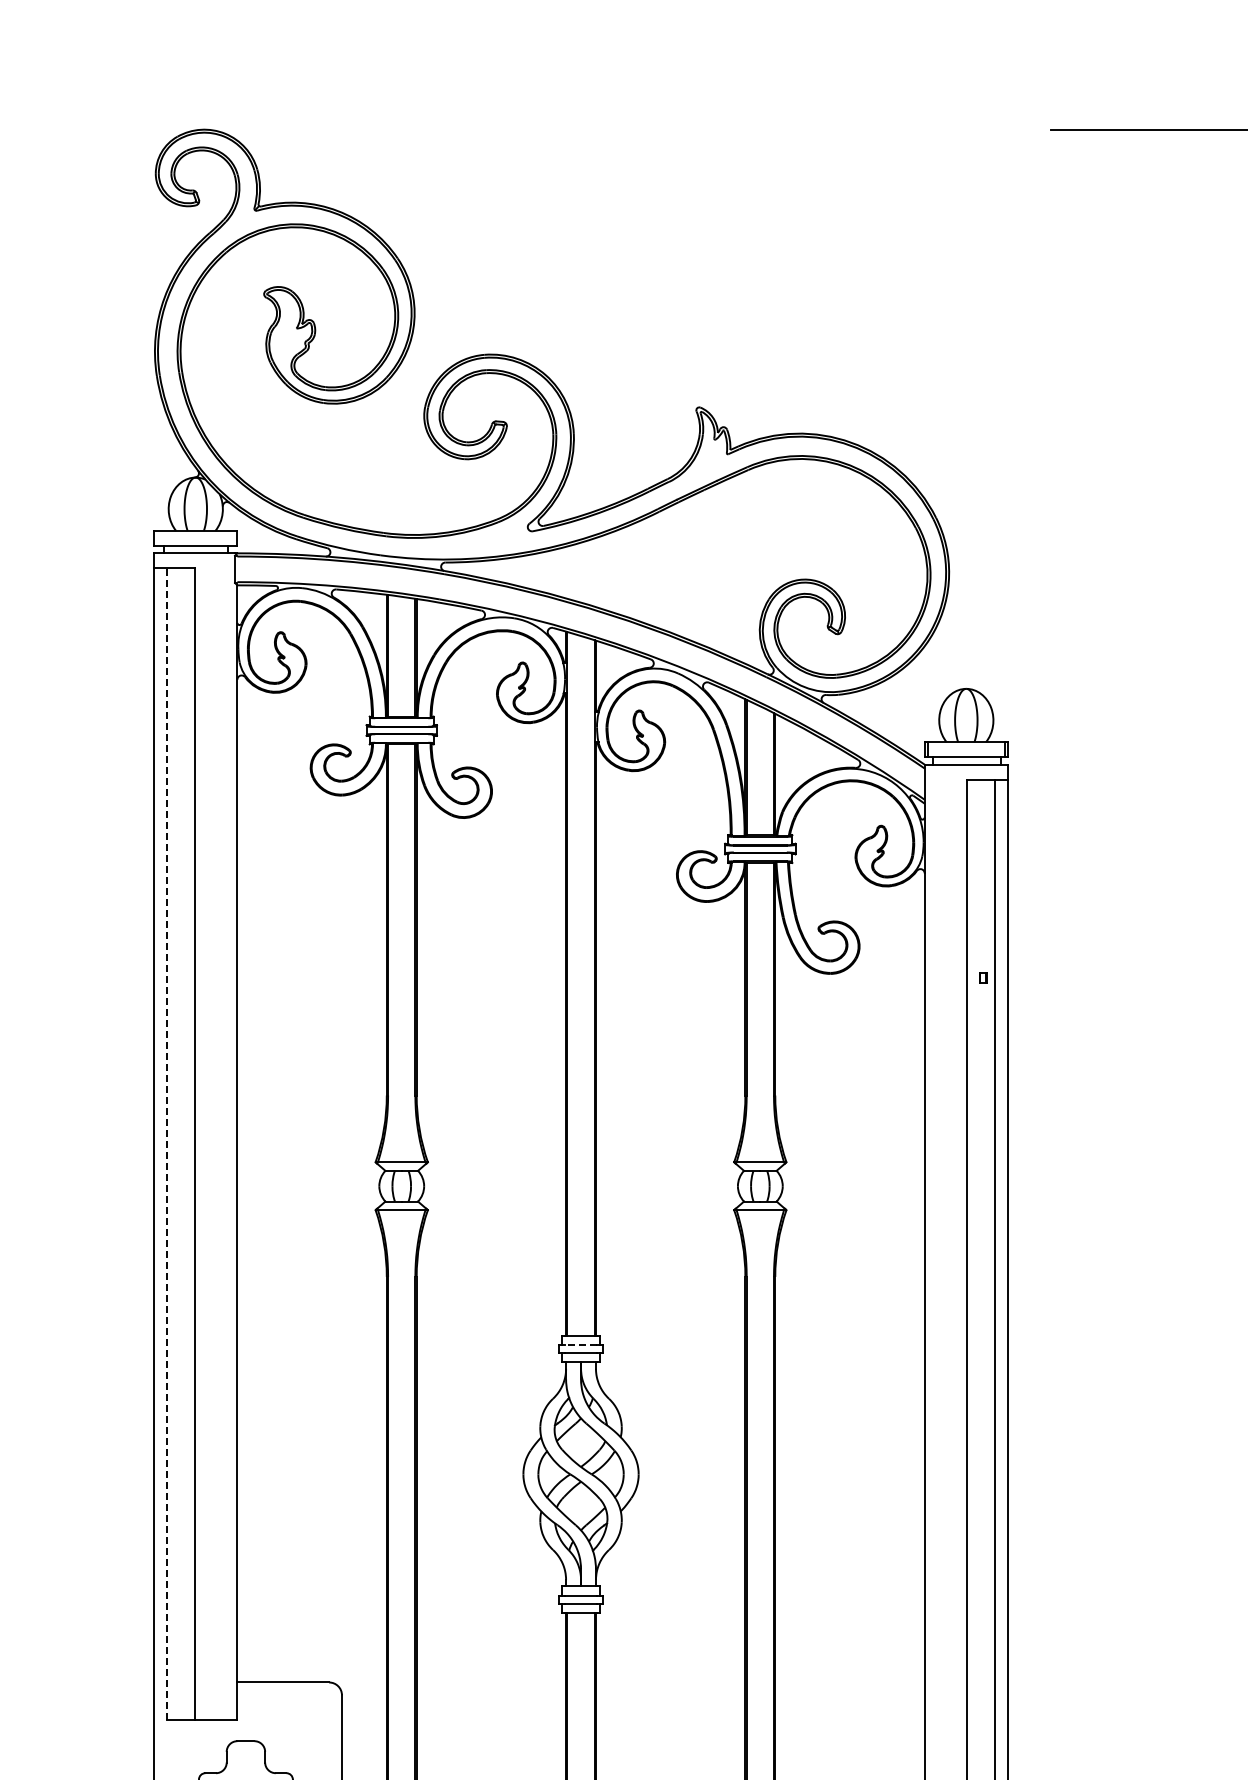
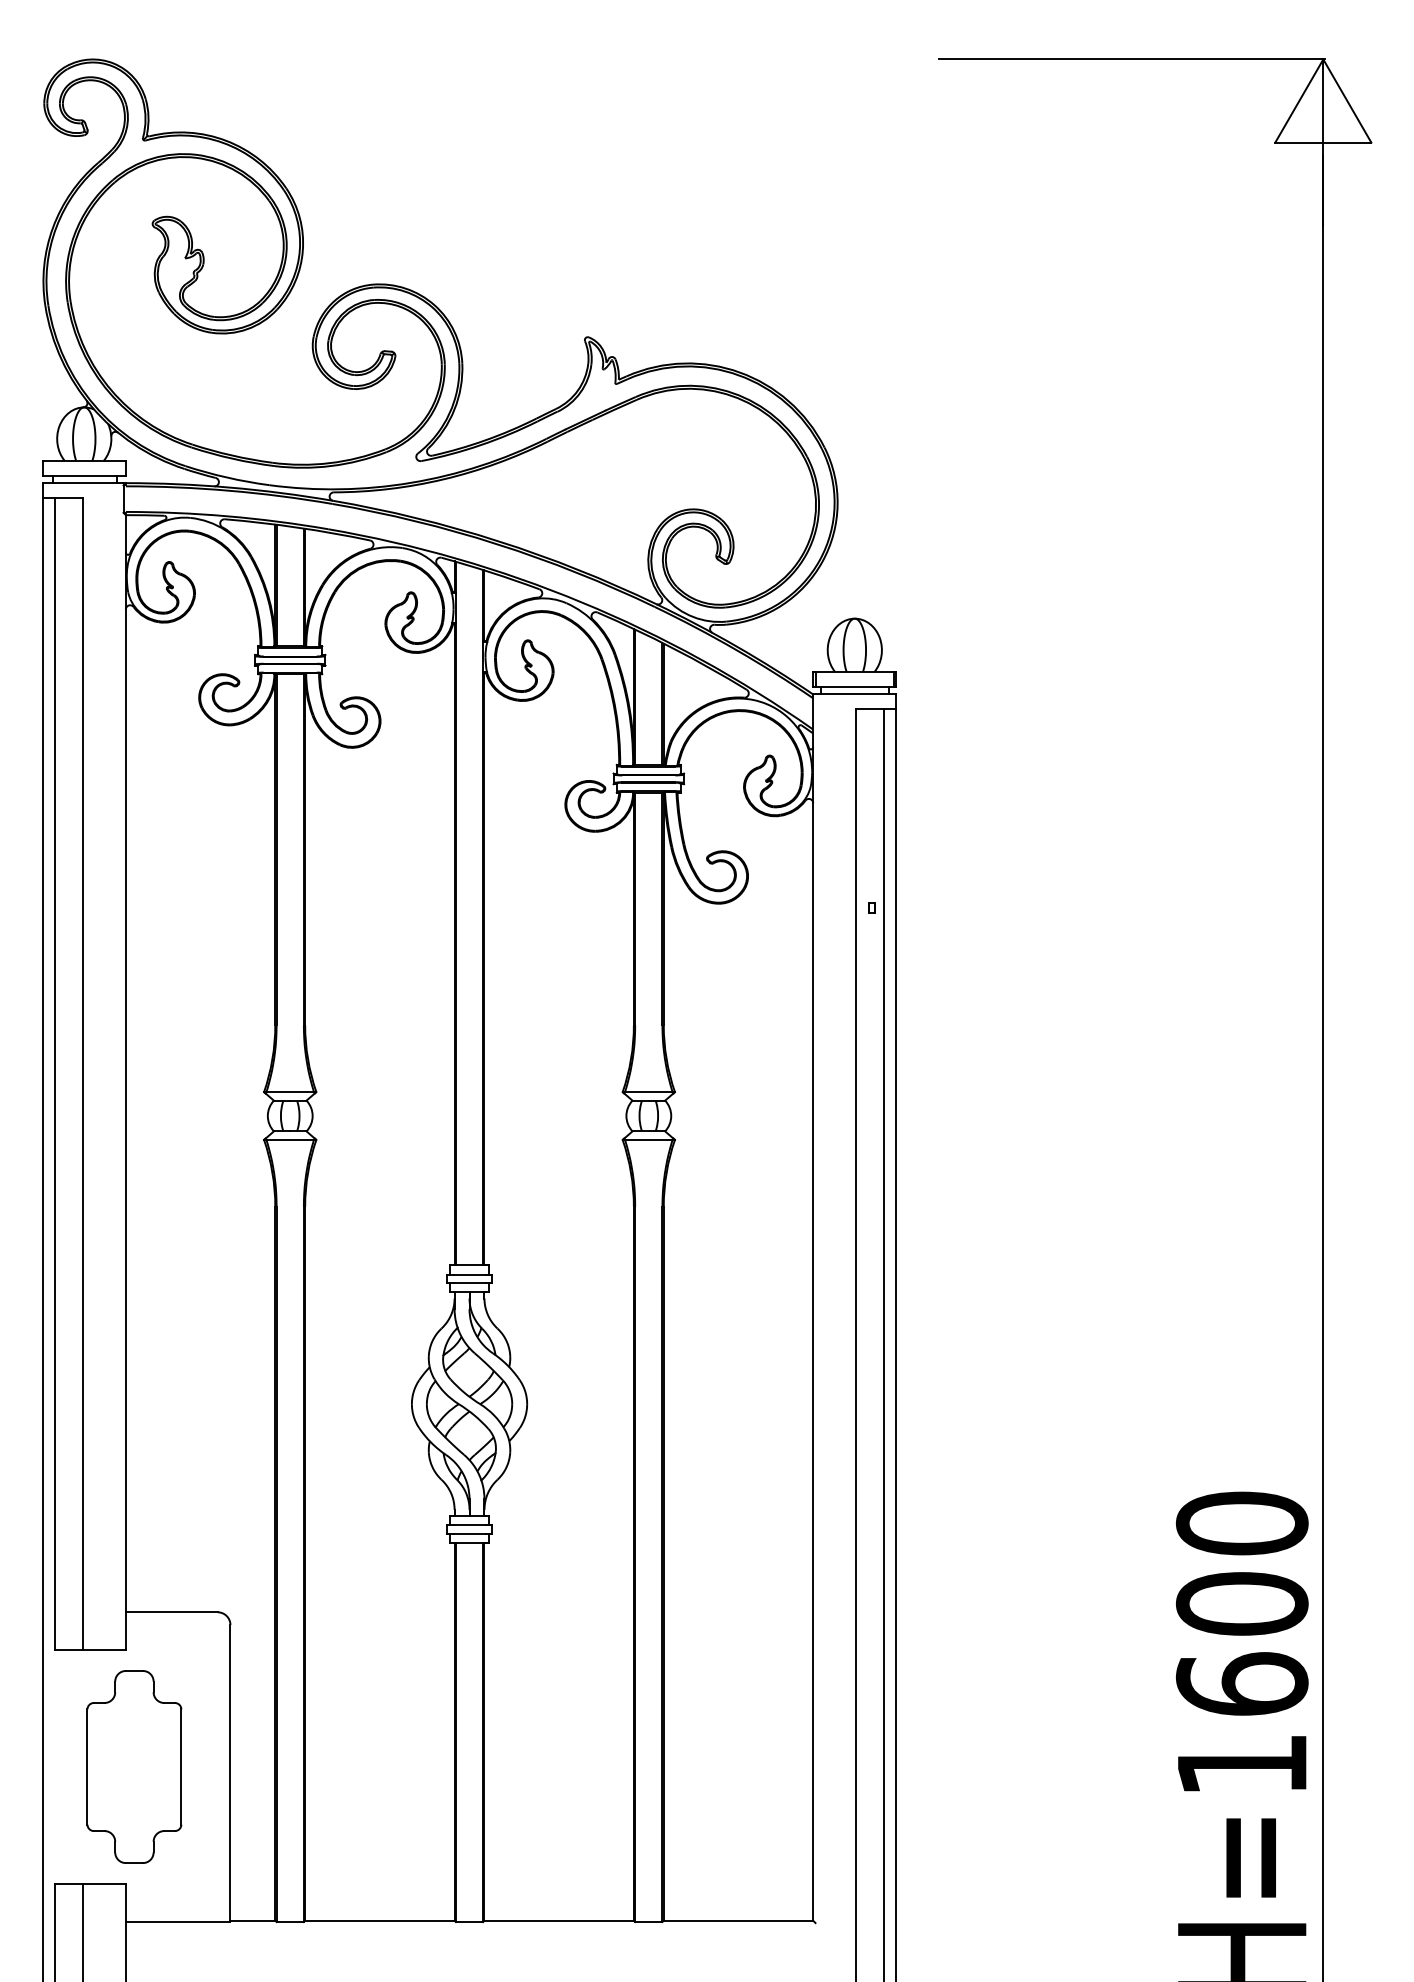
line: (167, 1143) -> (55, 1073), dashed -> solid
line: (581, 1344) -> (469, 1274), dashed -> solid

